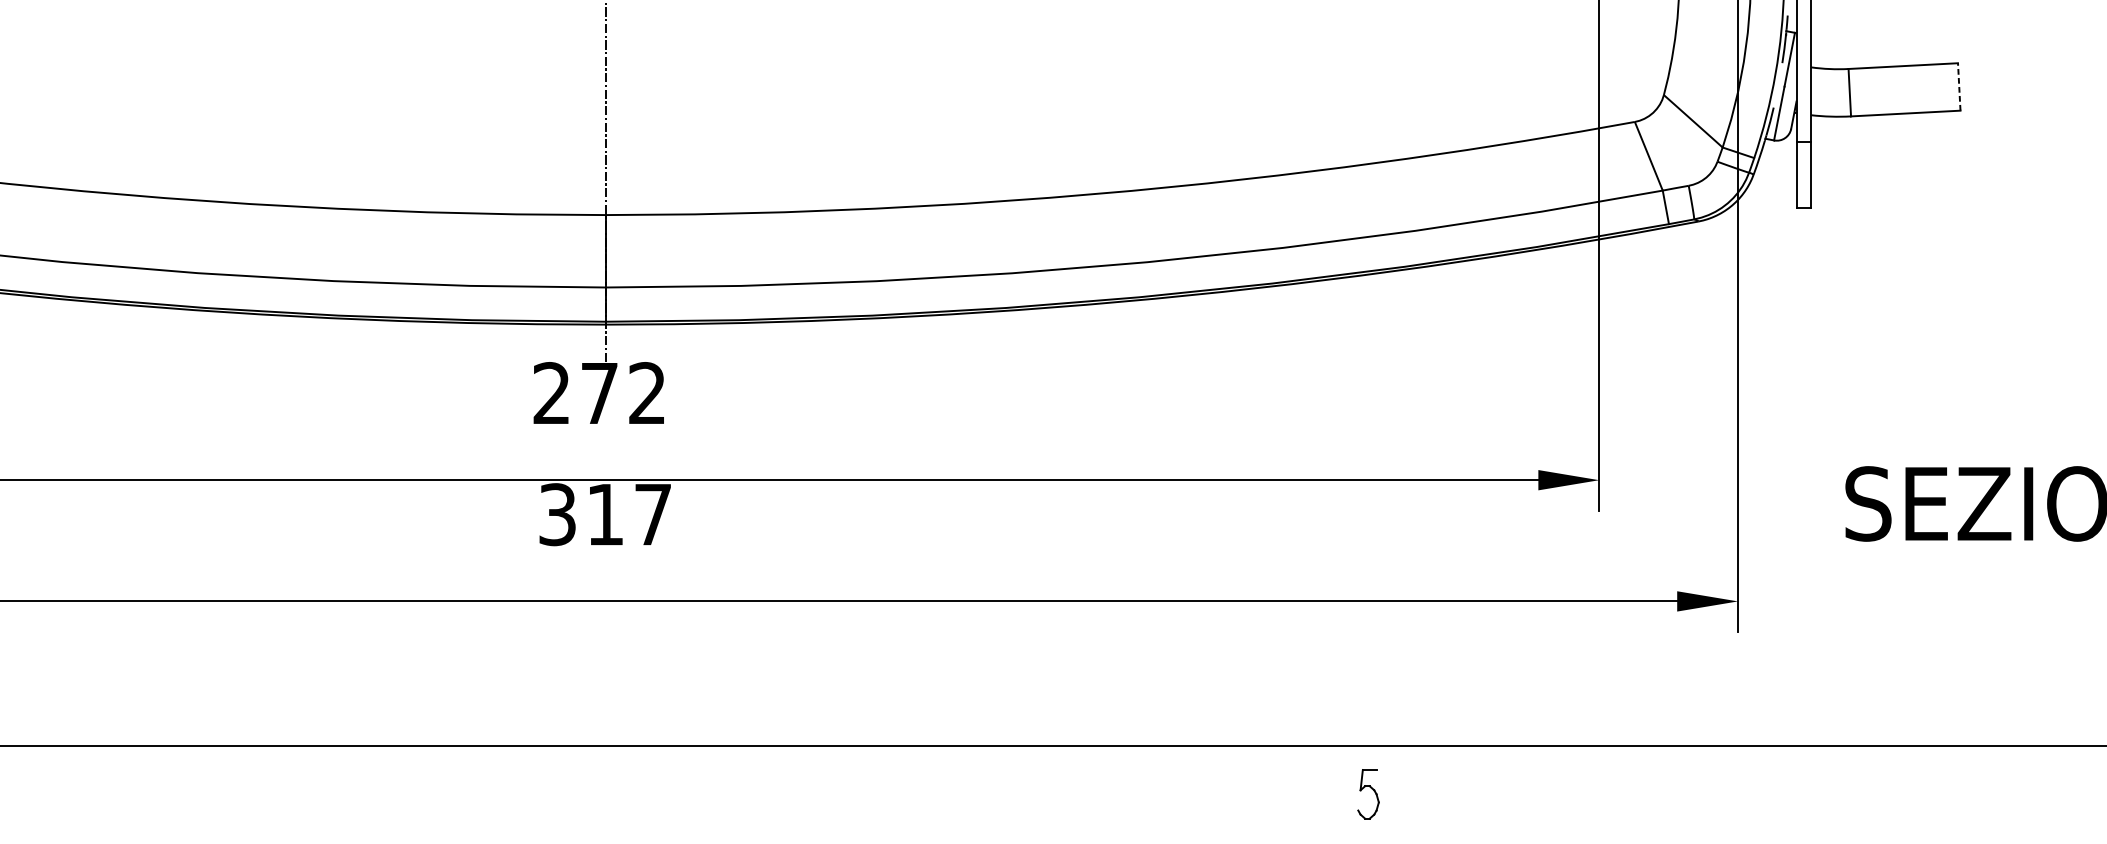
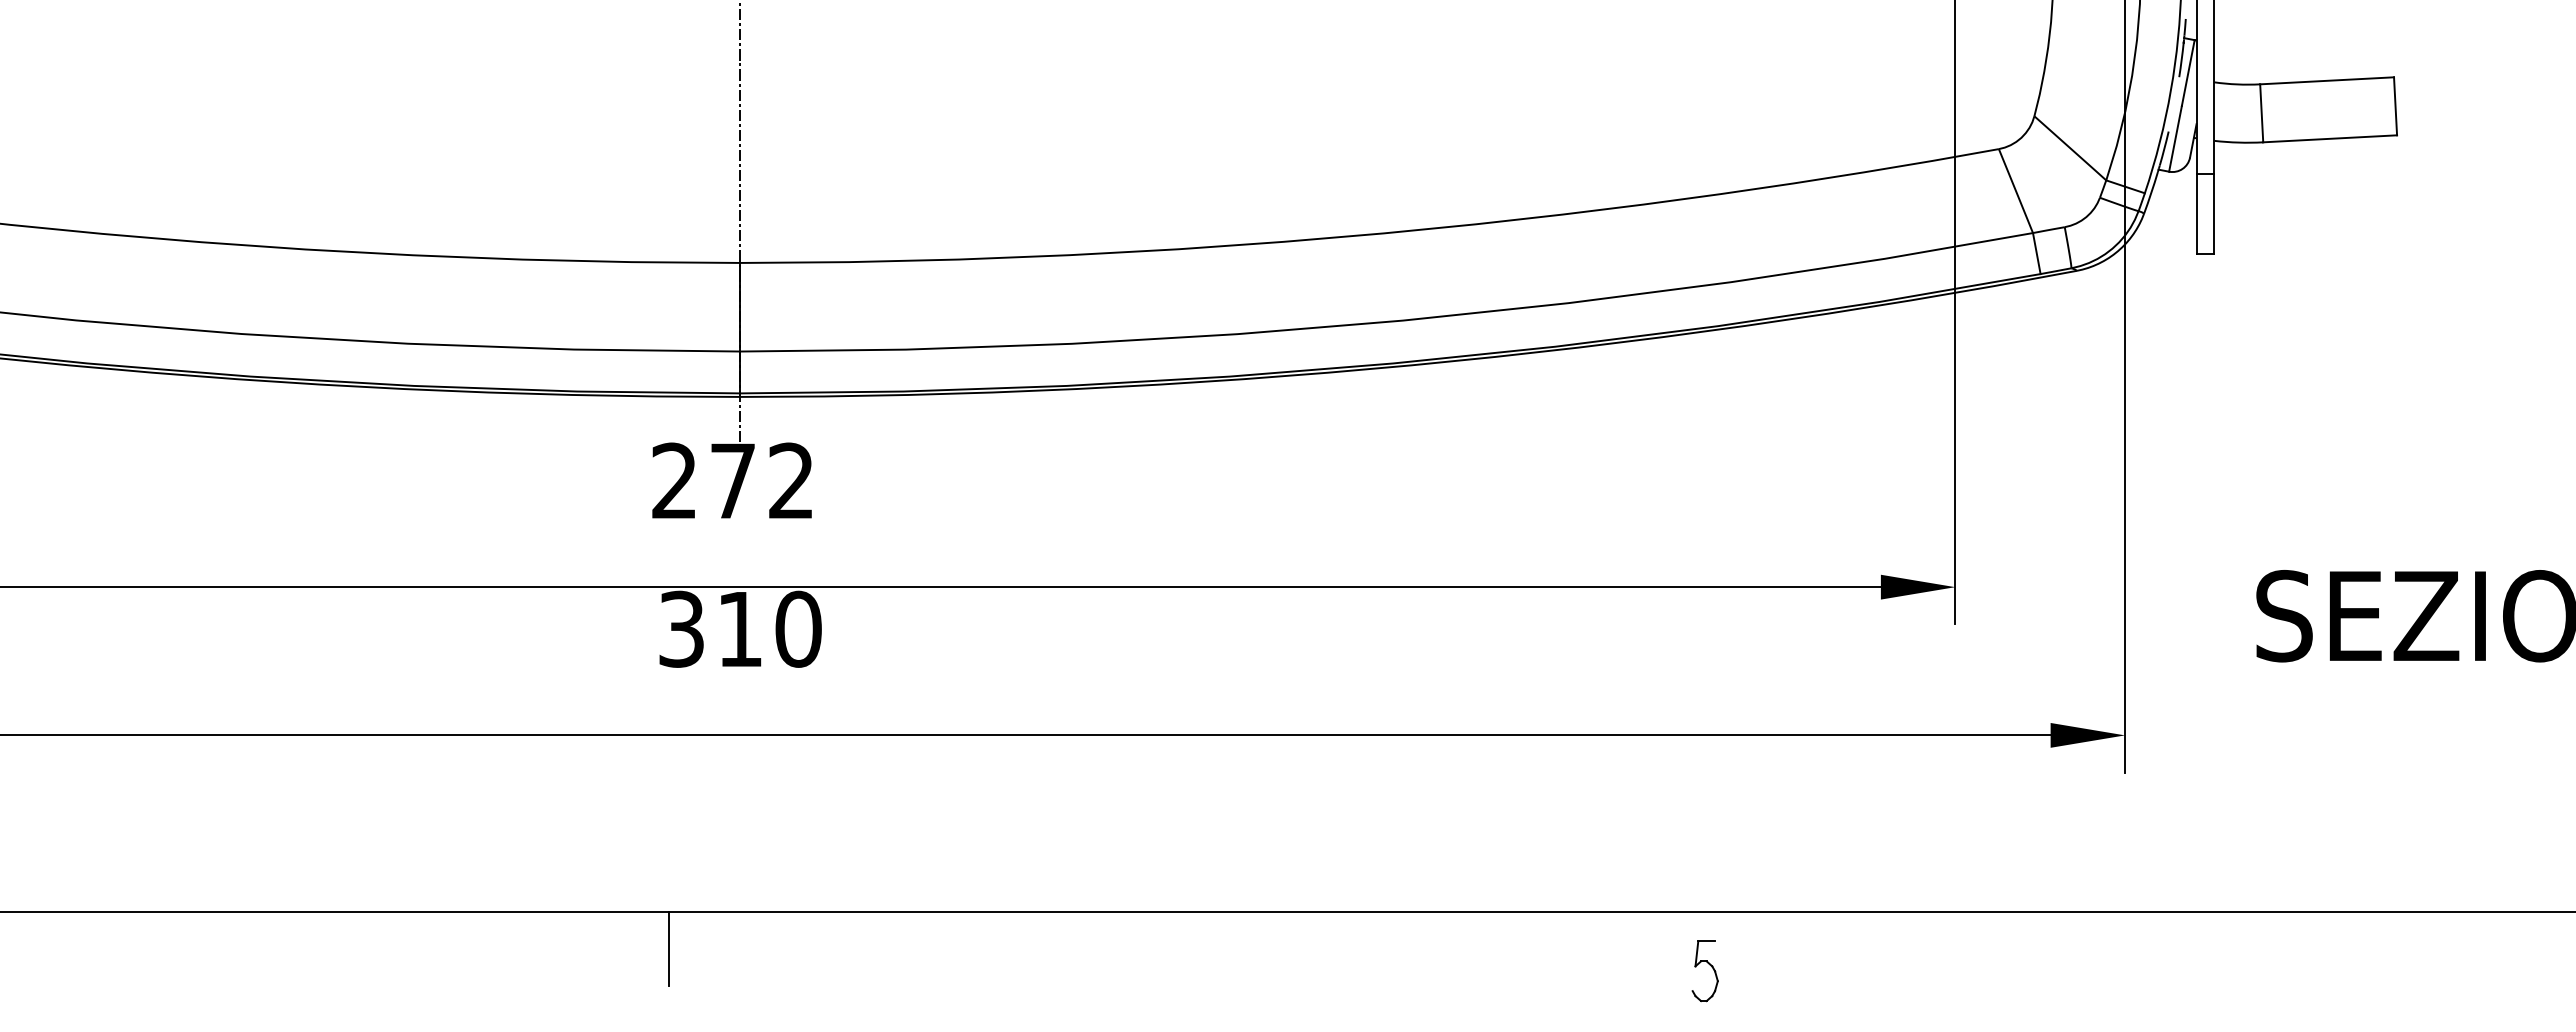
line: (1959, 86) -> (2395, 105), dashed -> solid
text: (653, 514) -> (798, 628), 317 -> 310
line: (547, 775) -> (669, 948), added
part: (1372, 789) -> (1709, 965), moved

